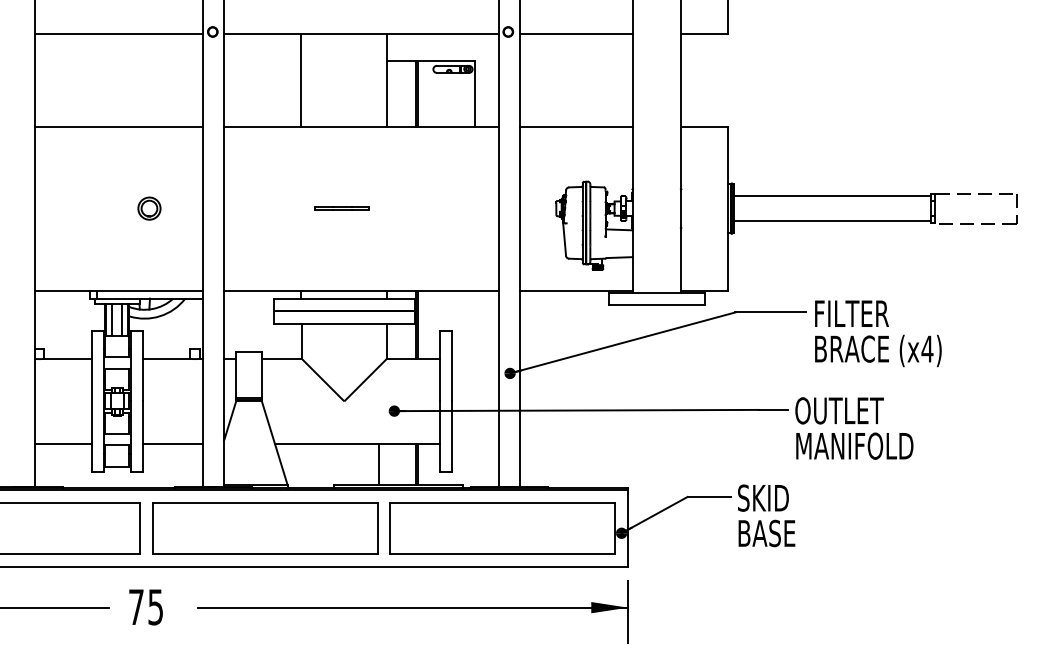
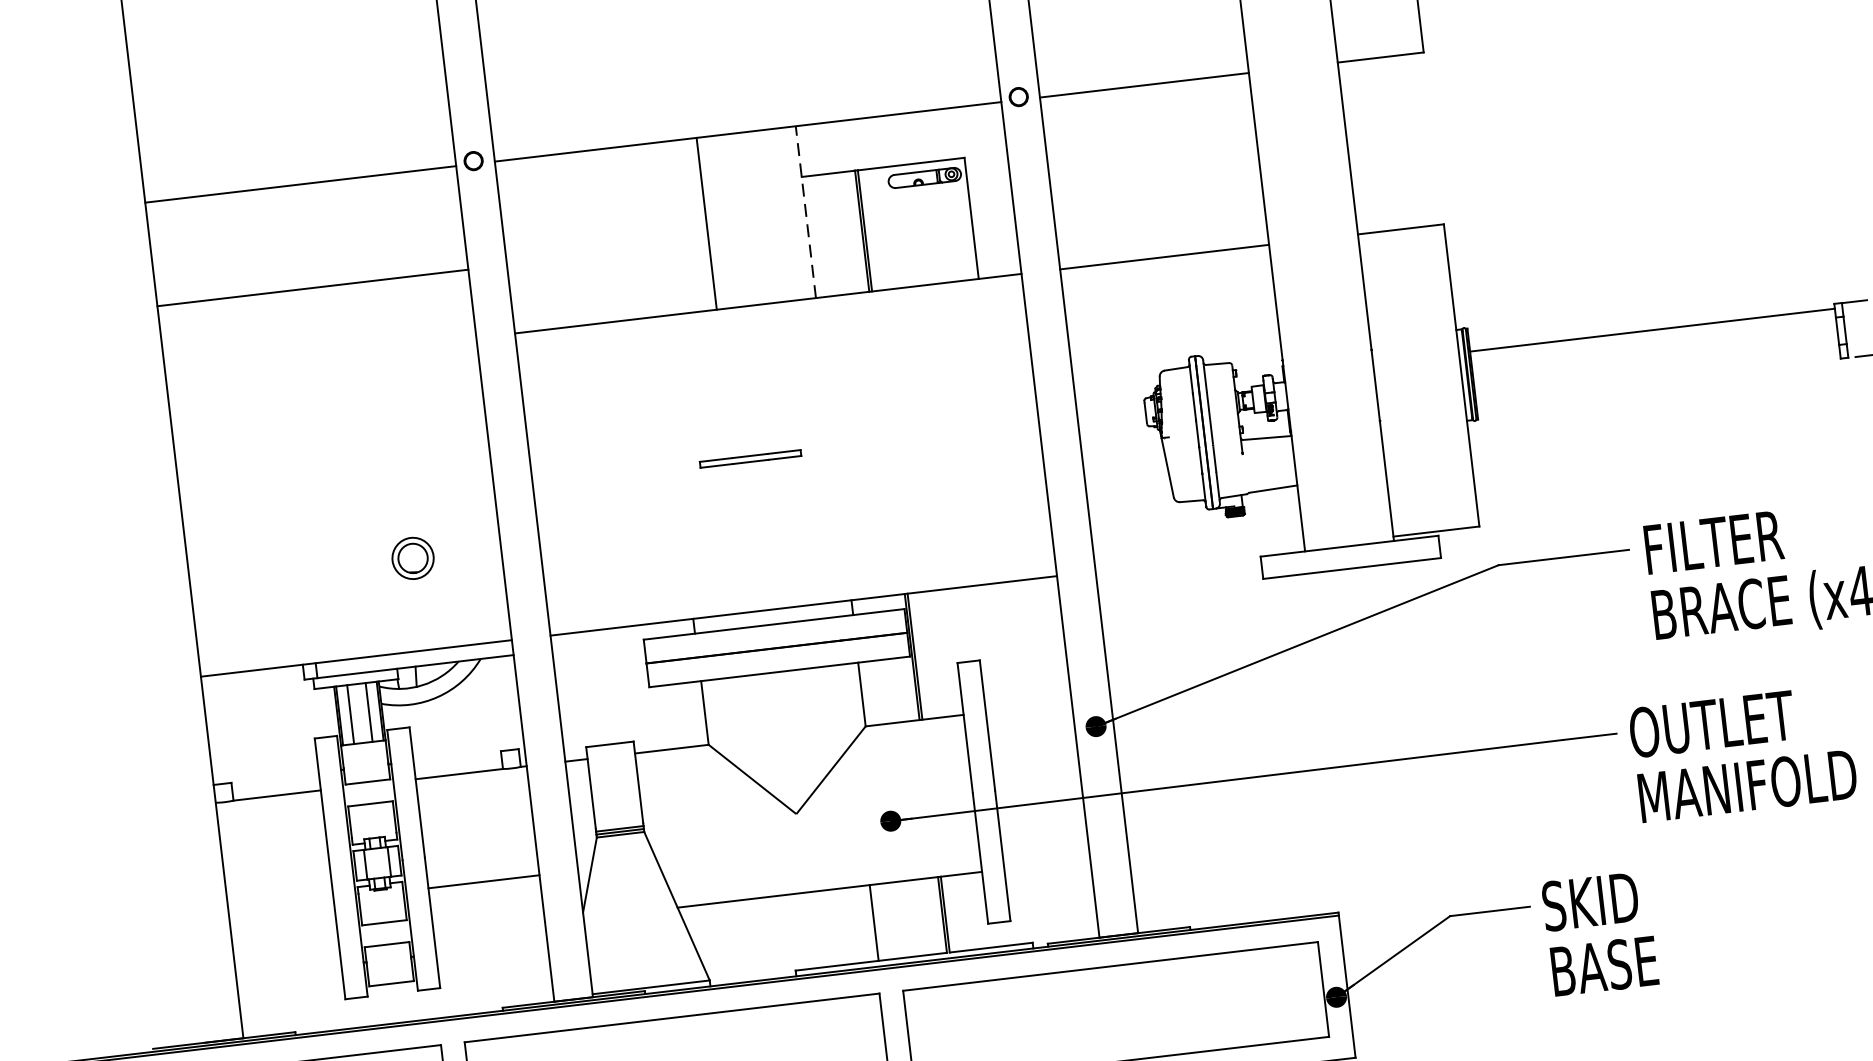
line: (301, 79) -> (706, 222), moved
line: (387, 80) -> (806, 212), solid -> dashed
line: (118, 126) -> (312, 287), moved
part: (149, 208) -> (413, 558), moved
line: (832, 220) -> (1657, 374), removed
line: (575, 290) -> (1198, 559), removed
line: (62, 443) -> (285, 952), removed
line: (172, 443) -> (482, 881), moved

